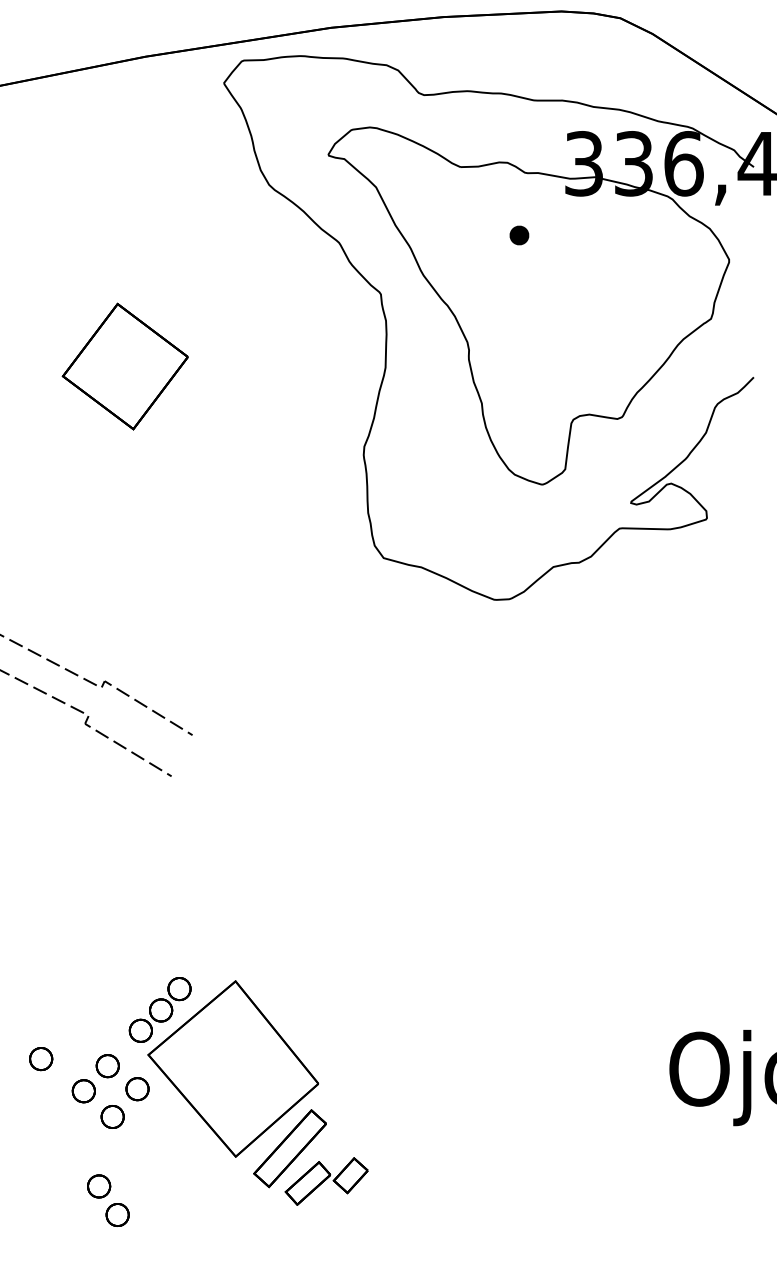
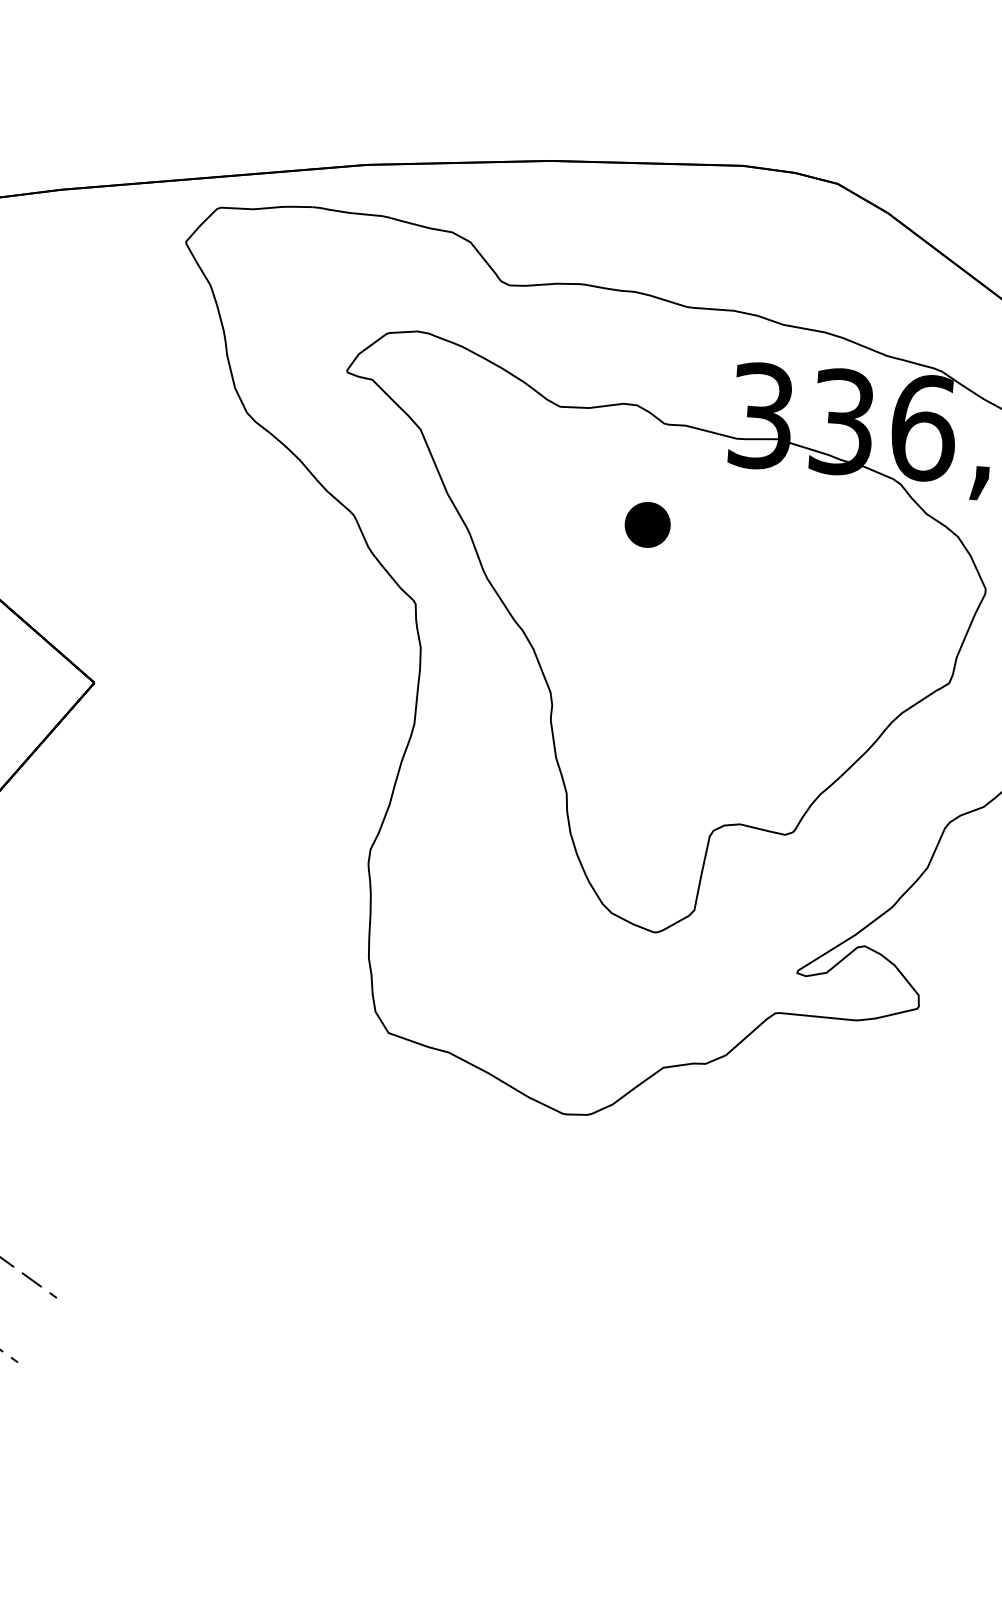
part: (519, 235) -> (647, 524), size x1.43

